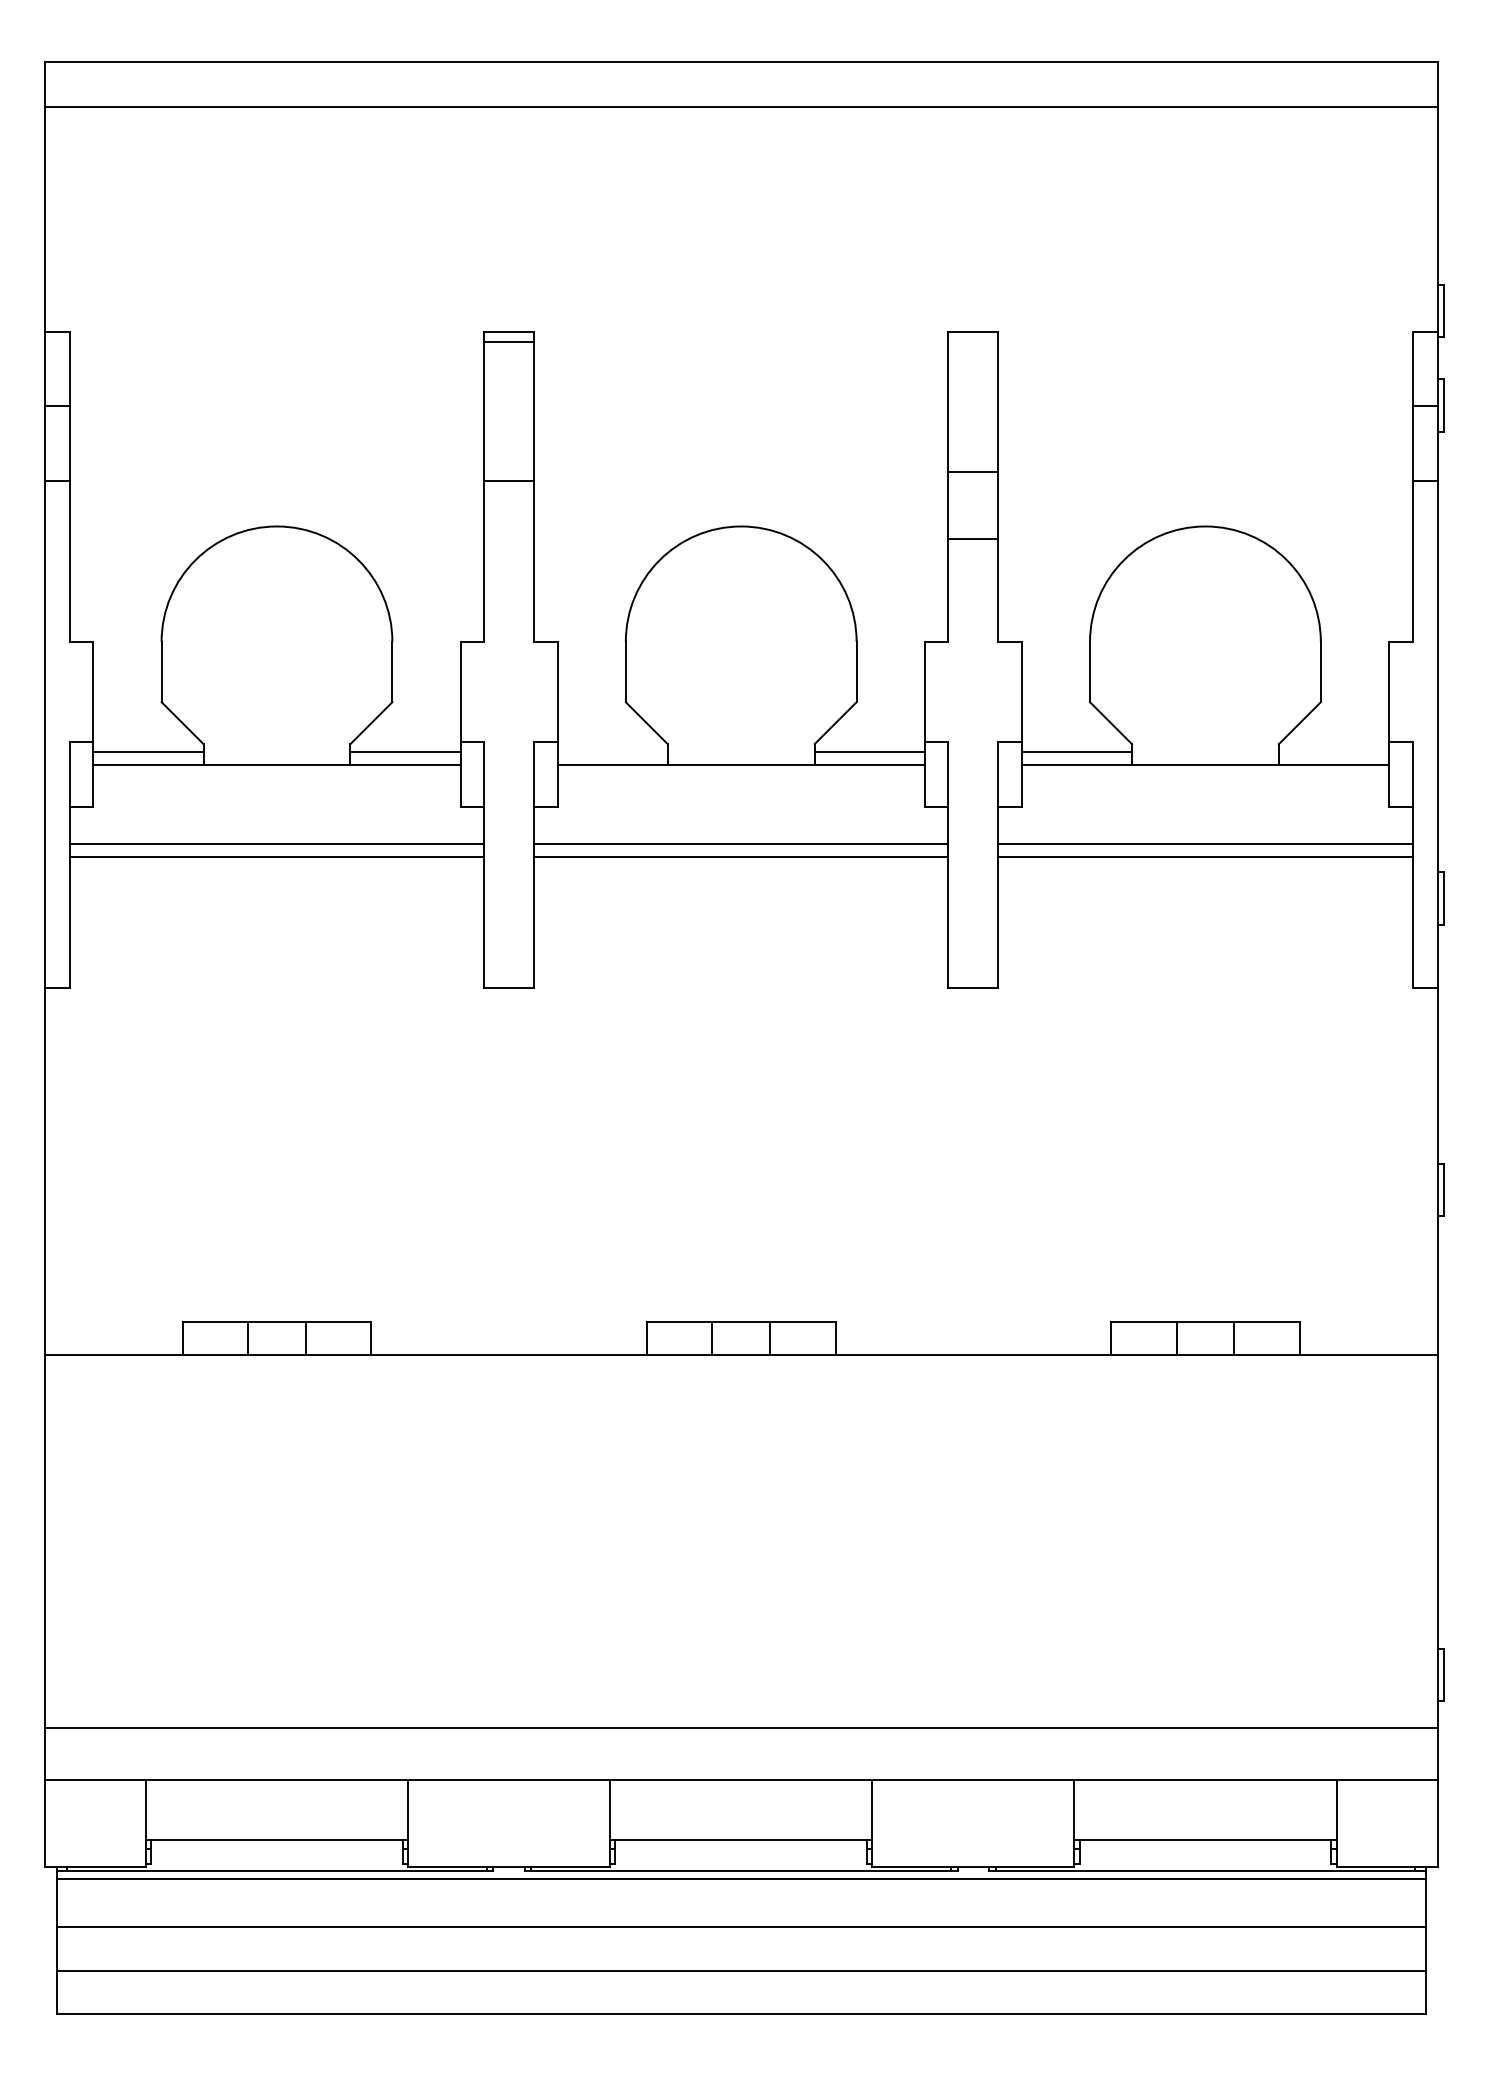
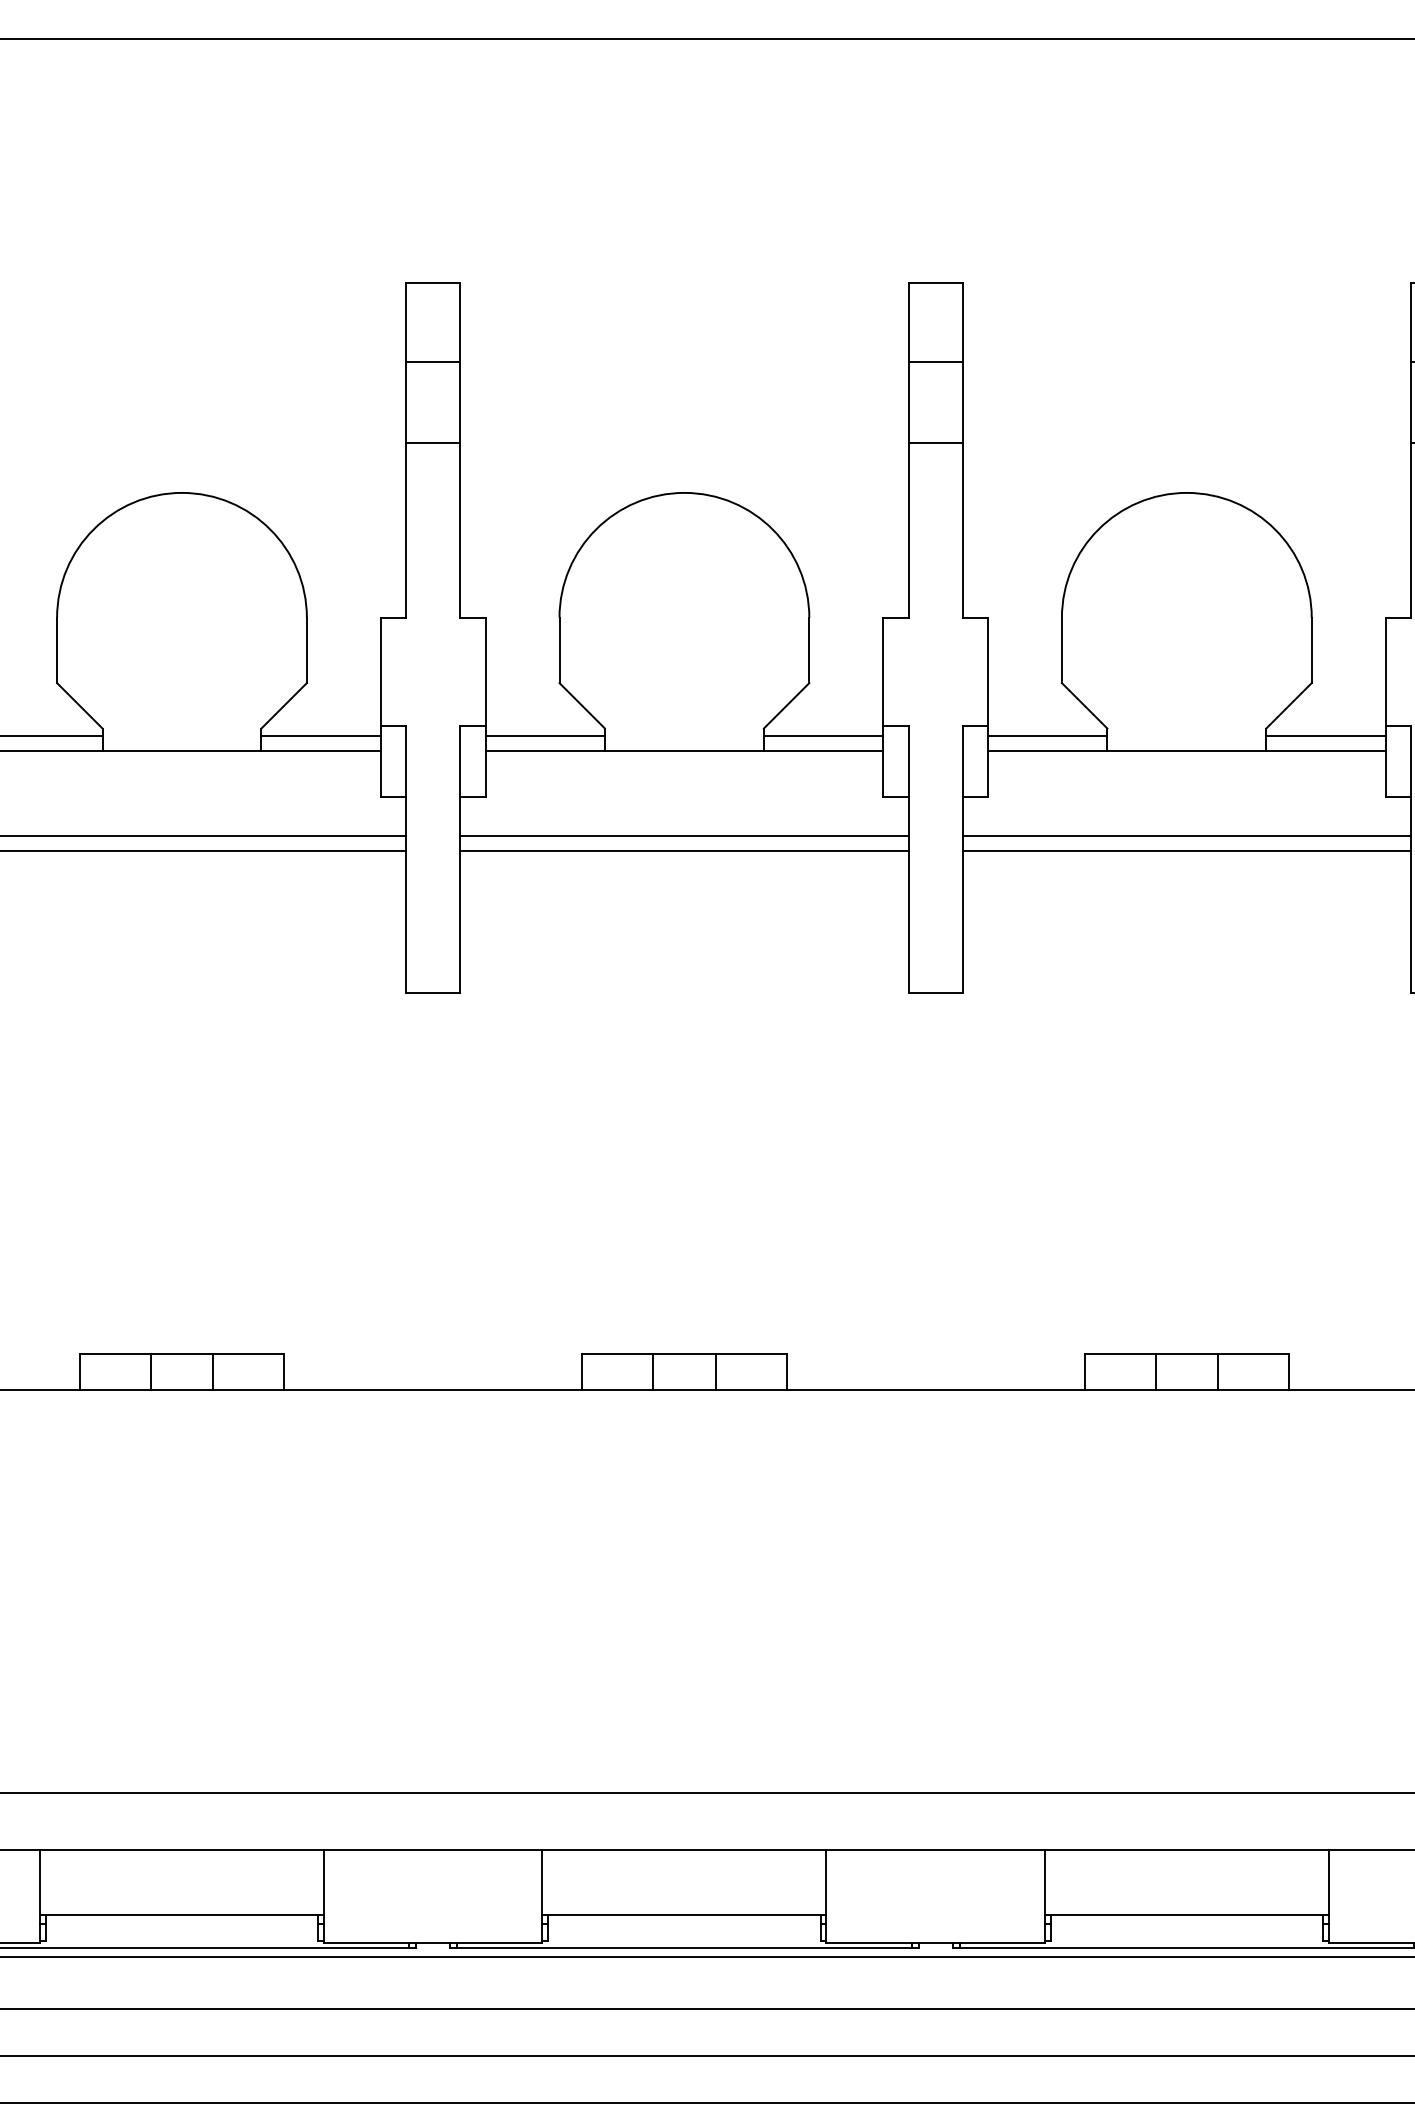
line: (509, 341) -> (433, 361), moved
line: (973, 471) -> (935, 361), moved
line: (973, 538) -> (935, 443), moved
line: (612, 751) -> (545, 736), added
line: (1333, 751) -> (1325, 736), added

